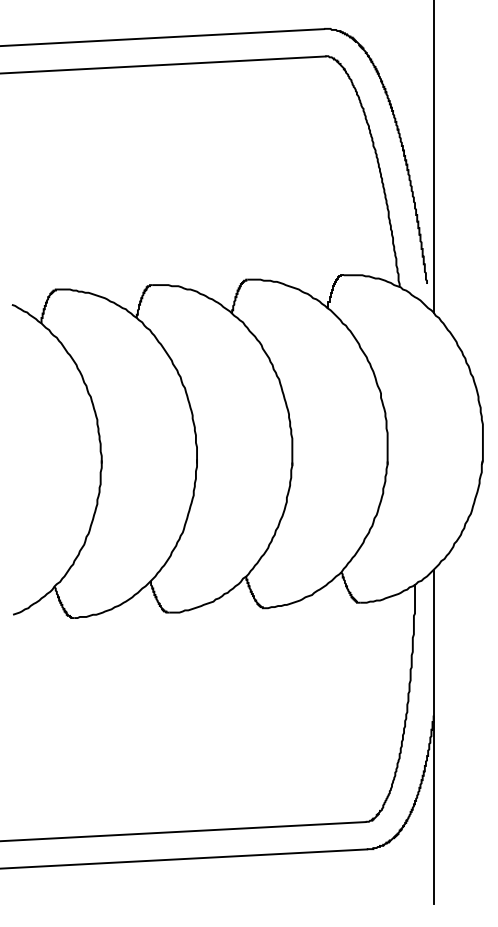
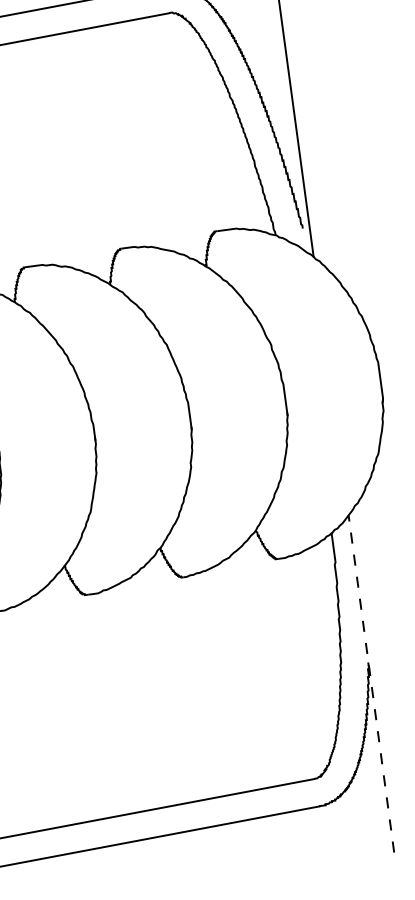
line: (433, 736) -> (370, 683), solid -> dashed

